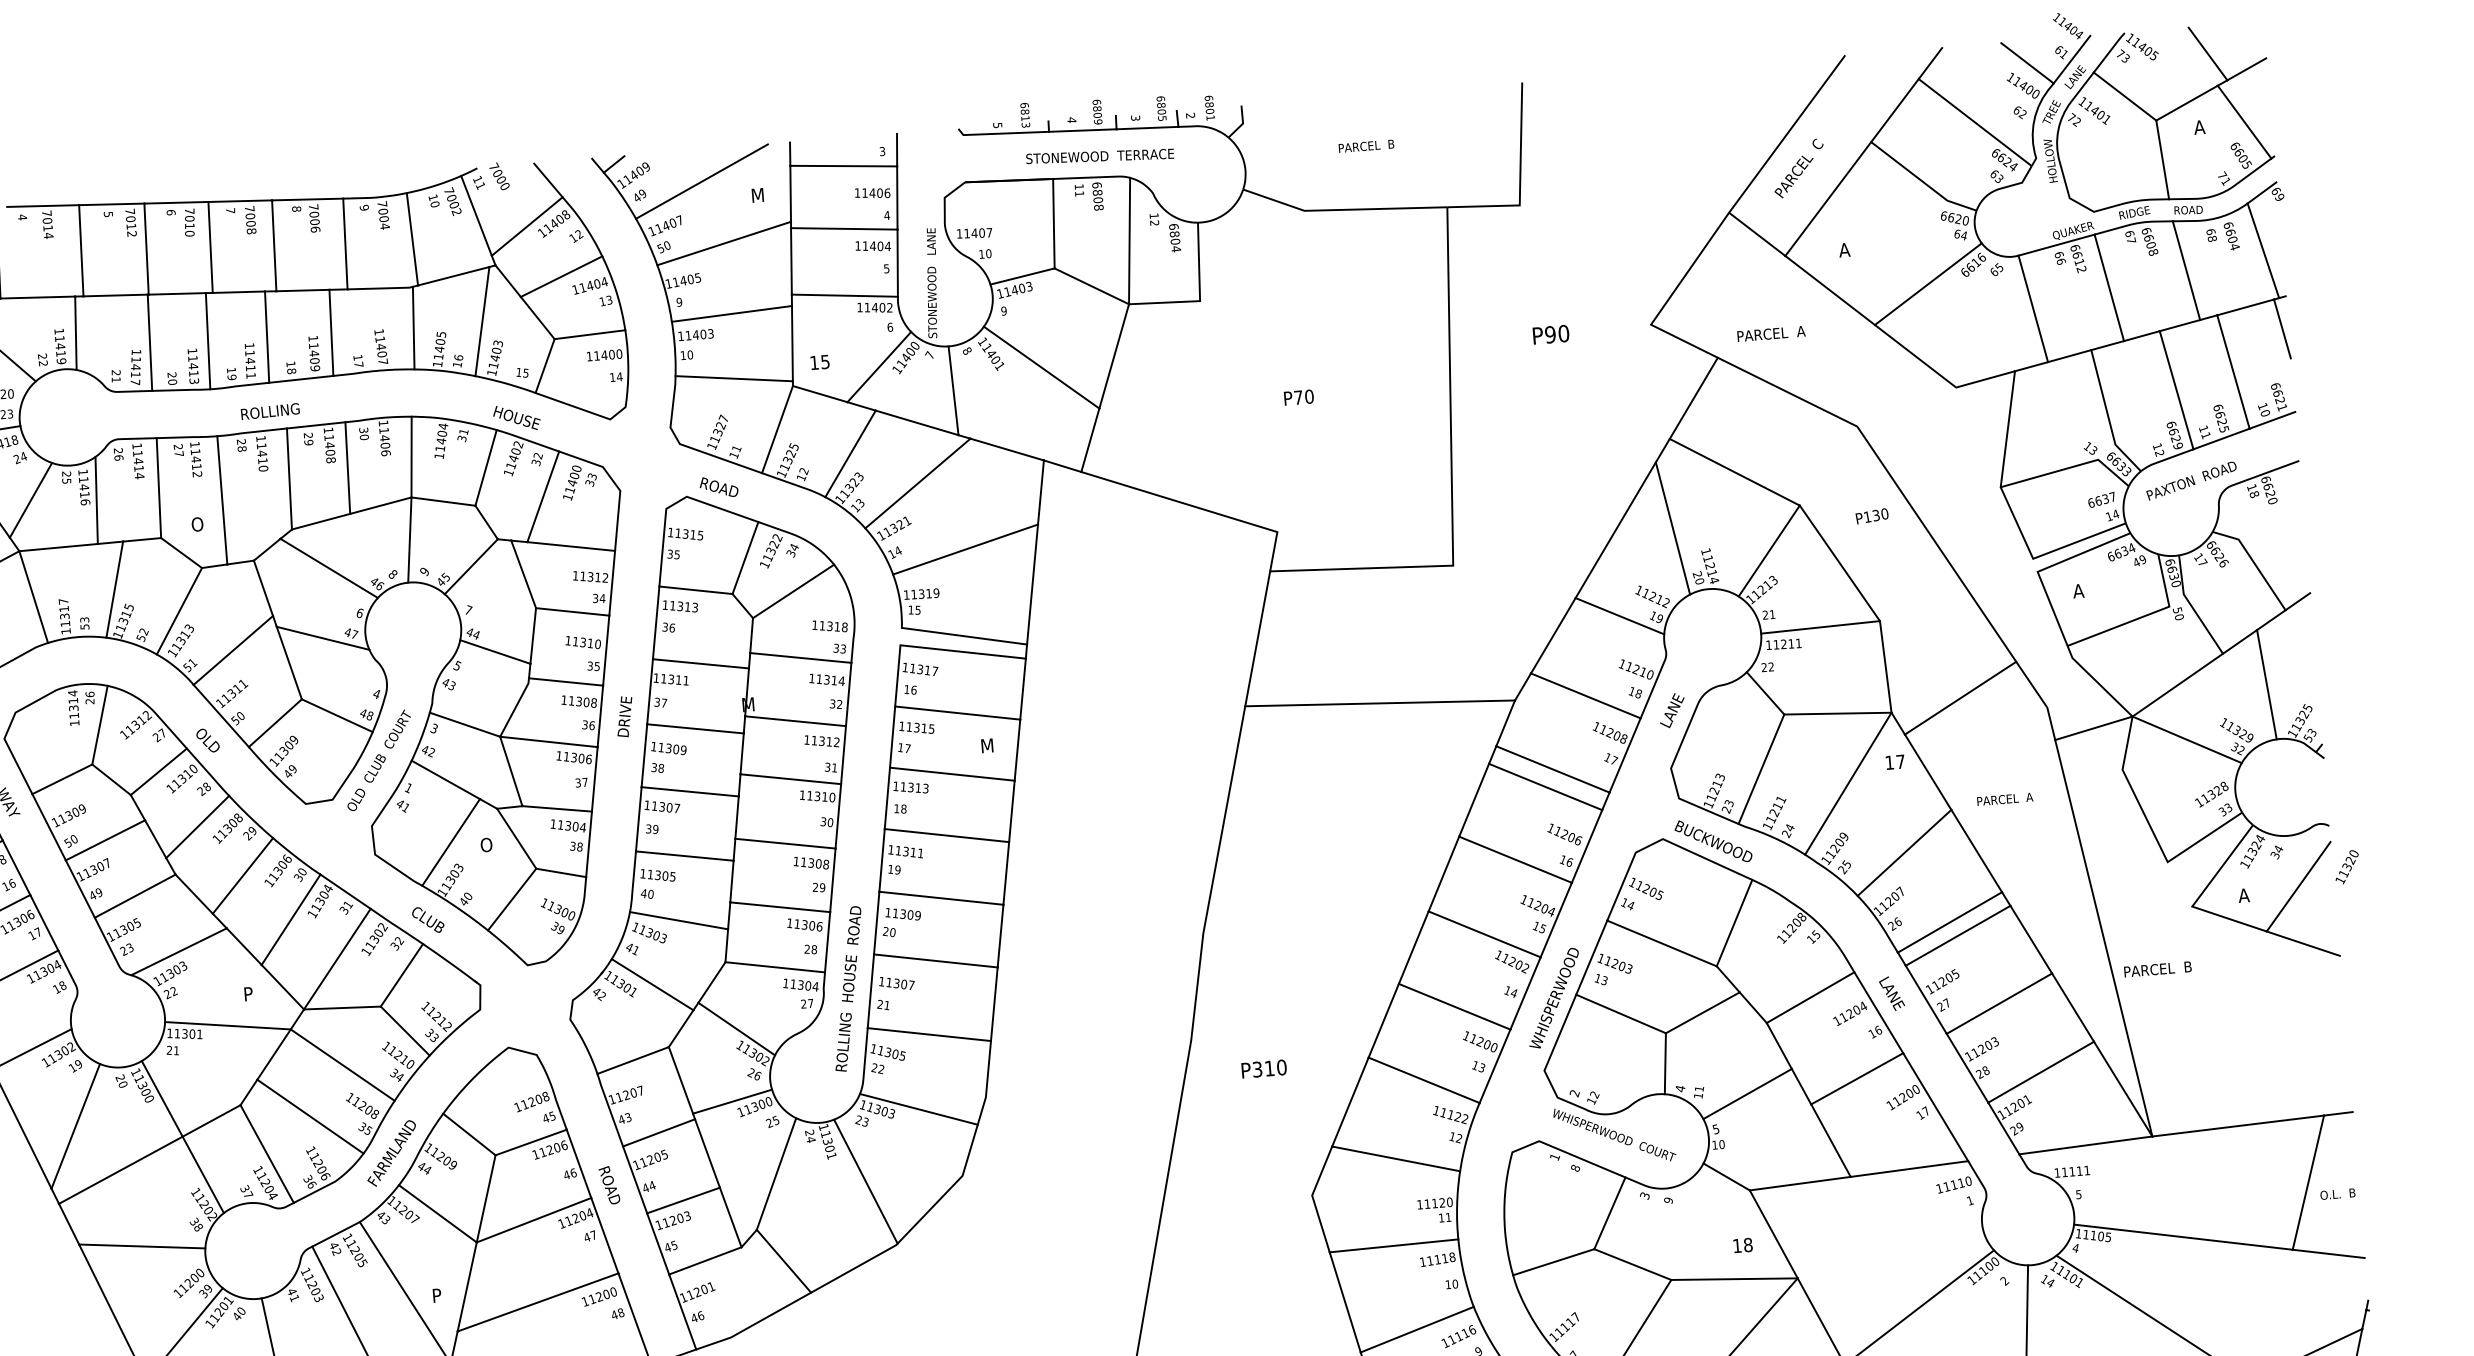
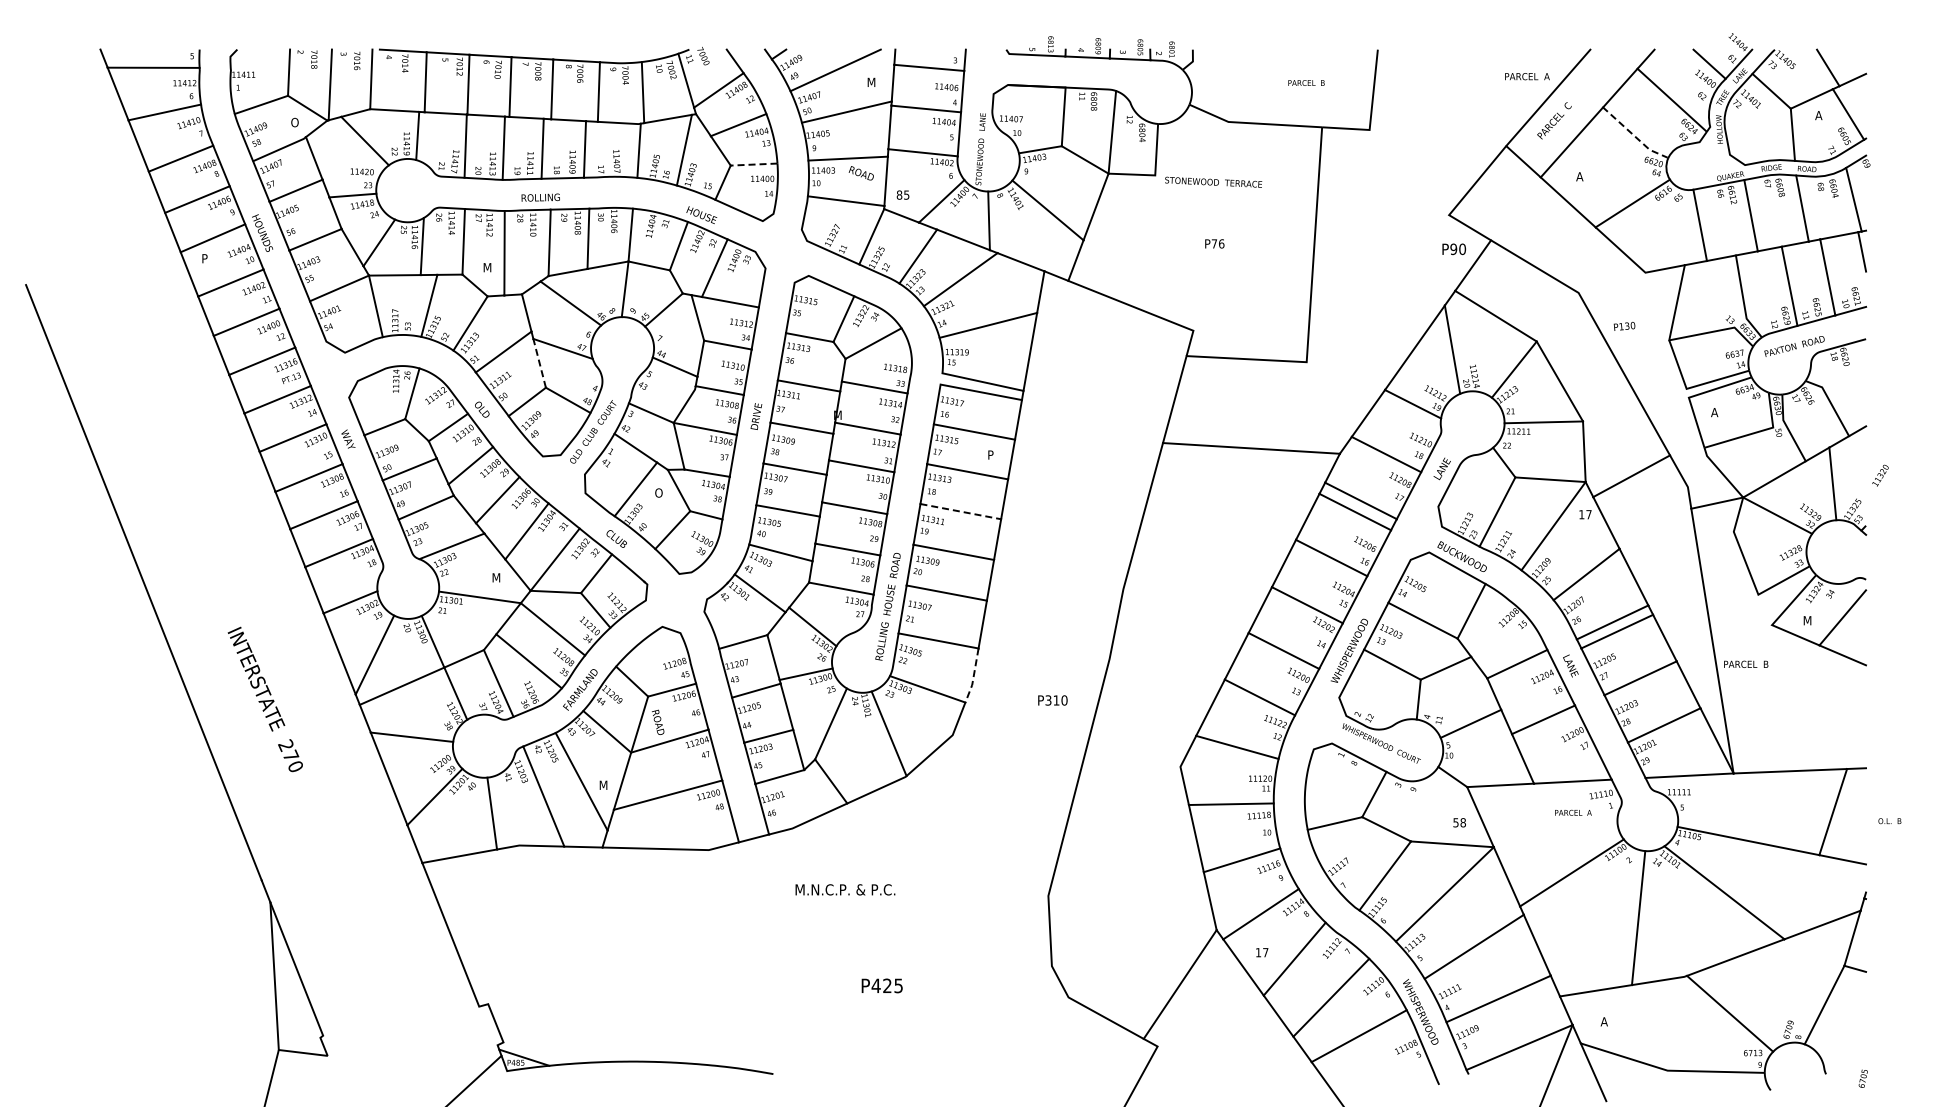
text: (1366, 145) -> (1306, 82), moved
text: (1099, 155) -> (1213, 181), moved
line: (1922, 182) -> (1634, 136), solid -> dashed
text: (1771, 333) -> (1527, 76), moved
line: (589, 334) -> (753, 164), solid -> dashed
text: (1551, 334) -> (1454, 249), moved
text: (814, 361) -> (899, 194), 15 -> 85
text: (1309, 396) -> (1221, 243), P70 -> P76
text: (717, 487) -> (860, 173), moved
text: (1872, 516) -> (1624, 326), moved
text: (198, 524) -> (487, 267), O -> M
line: (288, 661) -> (539, 362), solid -> dashed
text: (987, 744) -> (992, 454), M -> P
text: (2005, 798) -> (1573, 812), moved
line: (947, 835) -> (961, 511), solid -> dashed
text: (2347, 866) -> (1880, 475), moved
text: (2245, 895) -> (1807, 620), A -> M
text: (250, 993) -> (496, 577), P -> M
text: (1263, 1069) -> (1052, 700), moved
line: (986, 1084) -> (973, 676), solid -> dashed
text: (609, 1183) -> (658, 721), moved
text: (2337, 1194) -> (1889, 821), moved
text: (1736, 1245) -> (1455, 822), 18 -> 58
text: (438, 1294) -> (603, 784), P -> M

